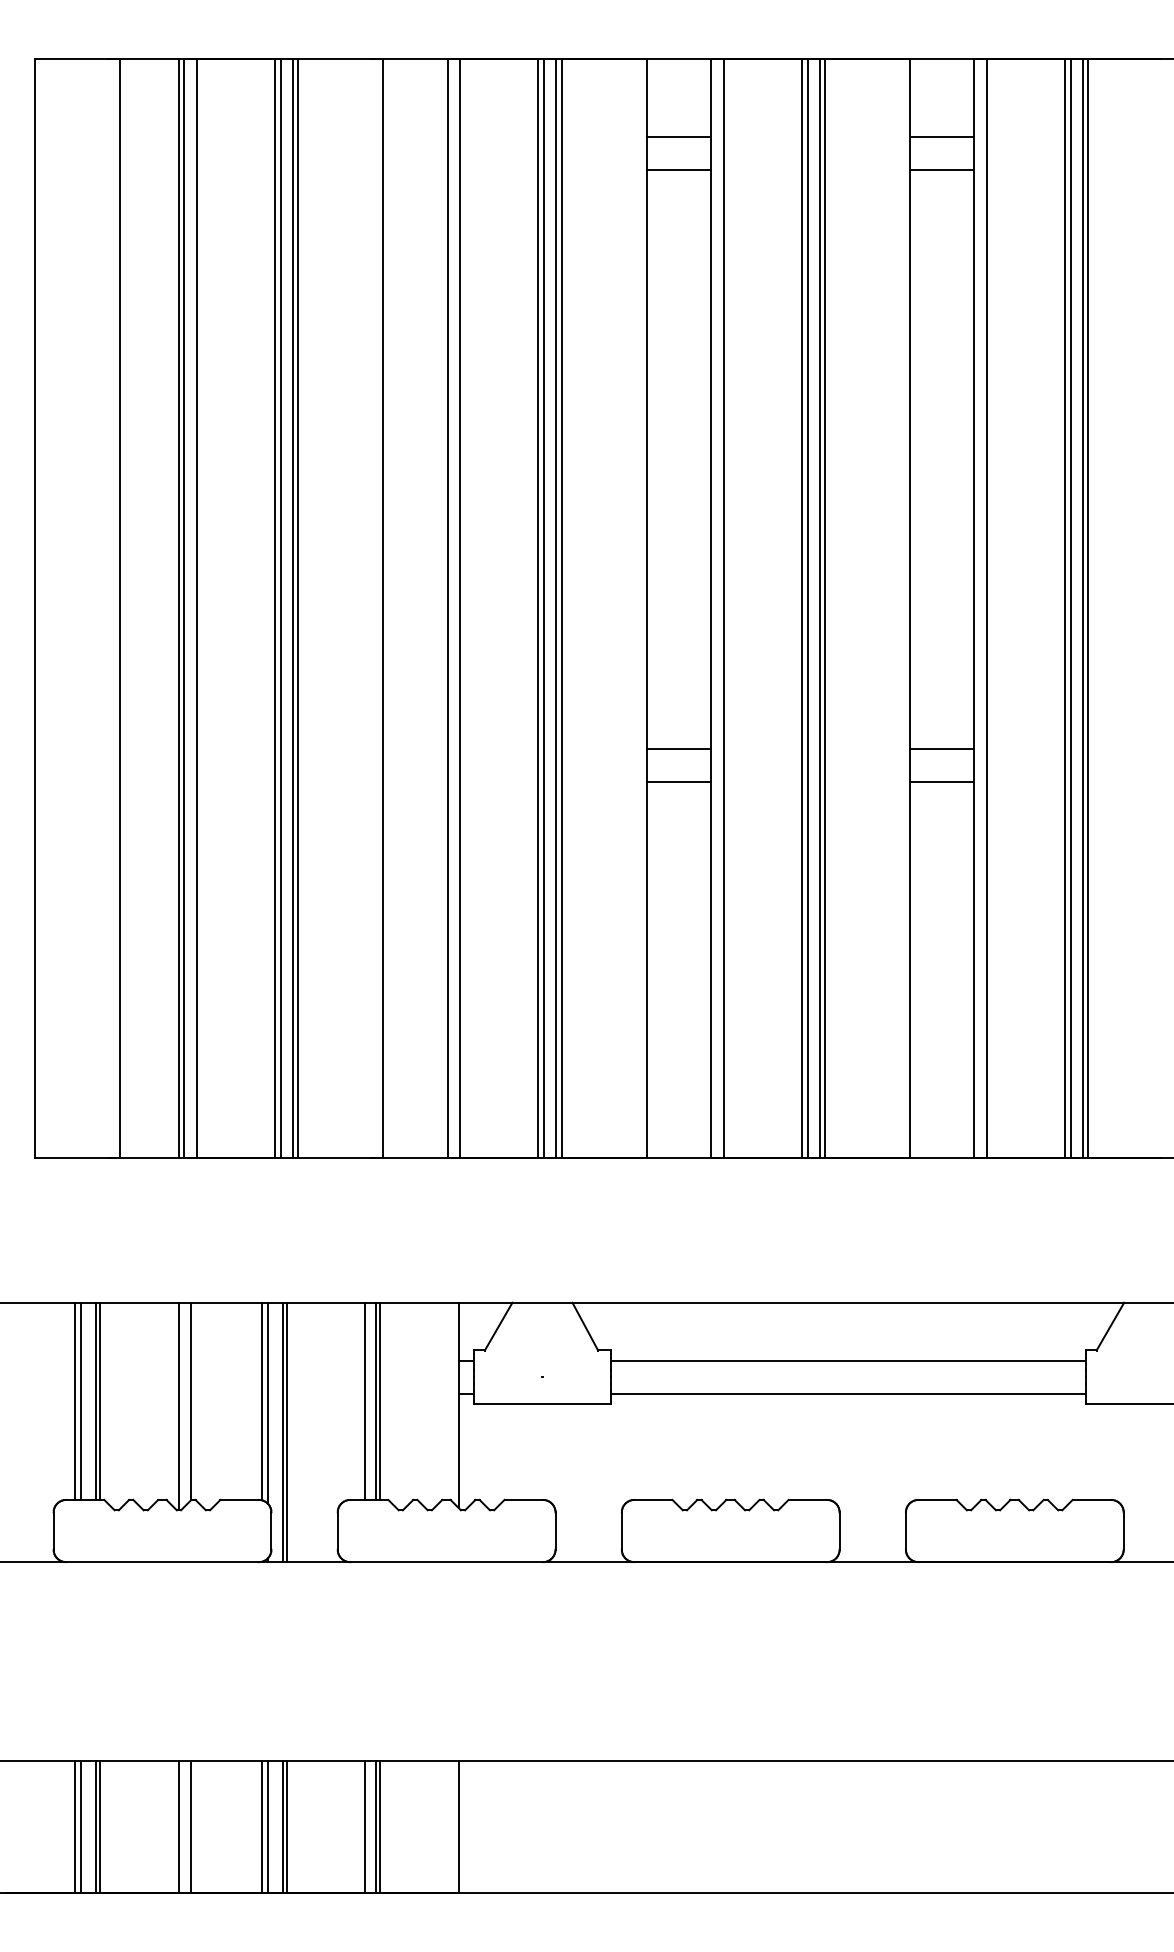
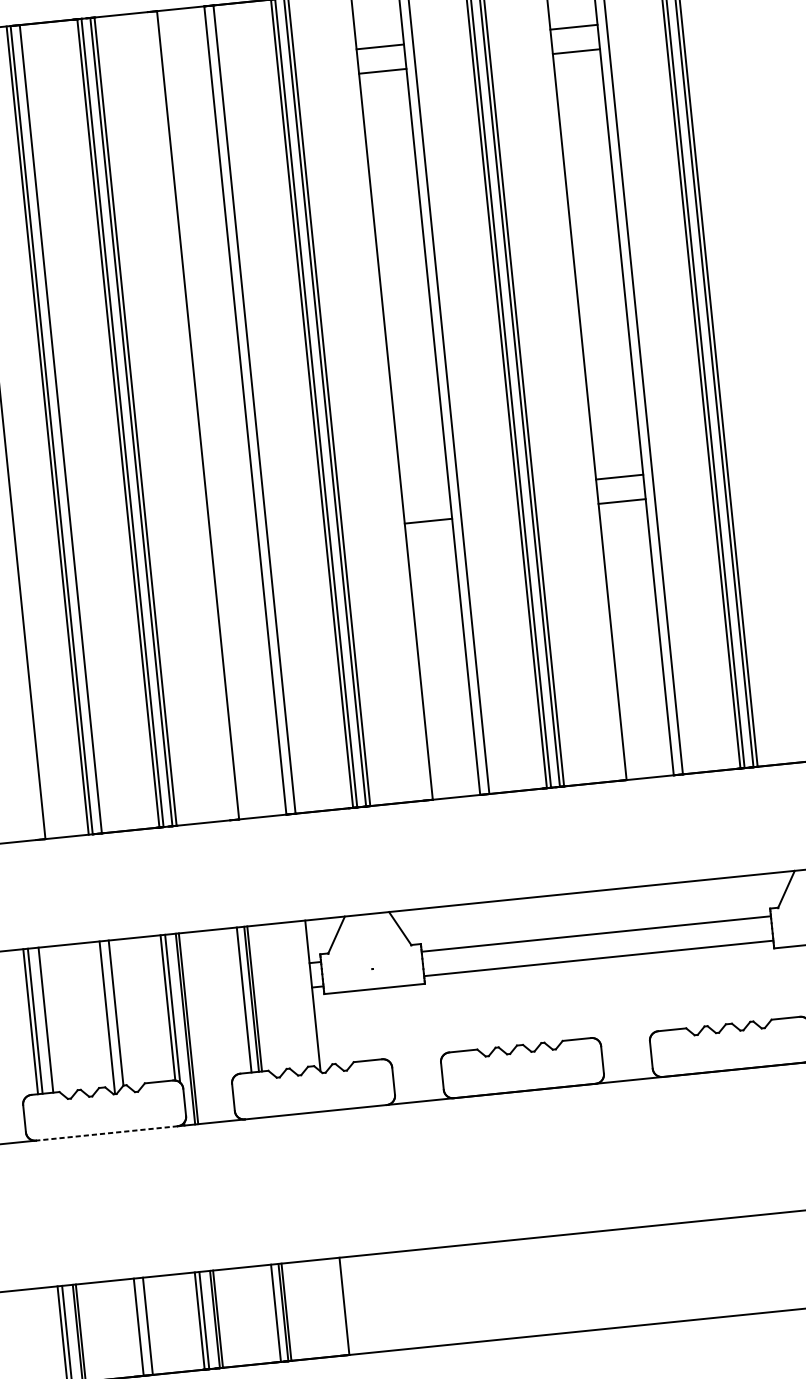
line: (678, 748) -> (425, 496), removed
line: (100, 1400) -> (49, 1019), removed
line: (162, 1562) -> (106, 1133), solid -> dashed

